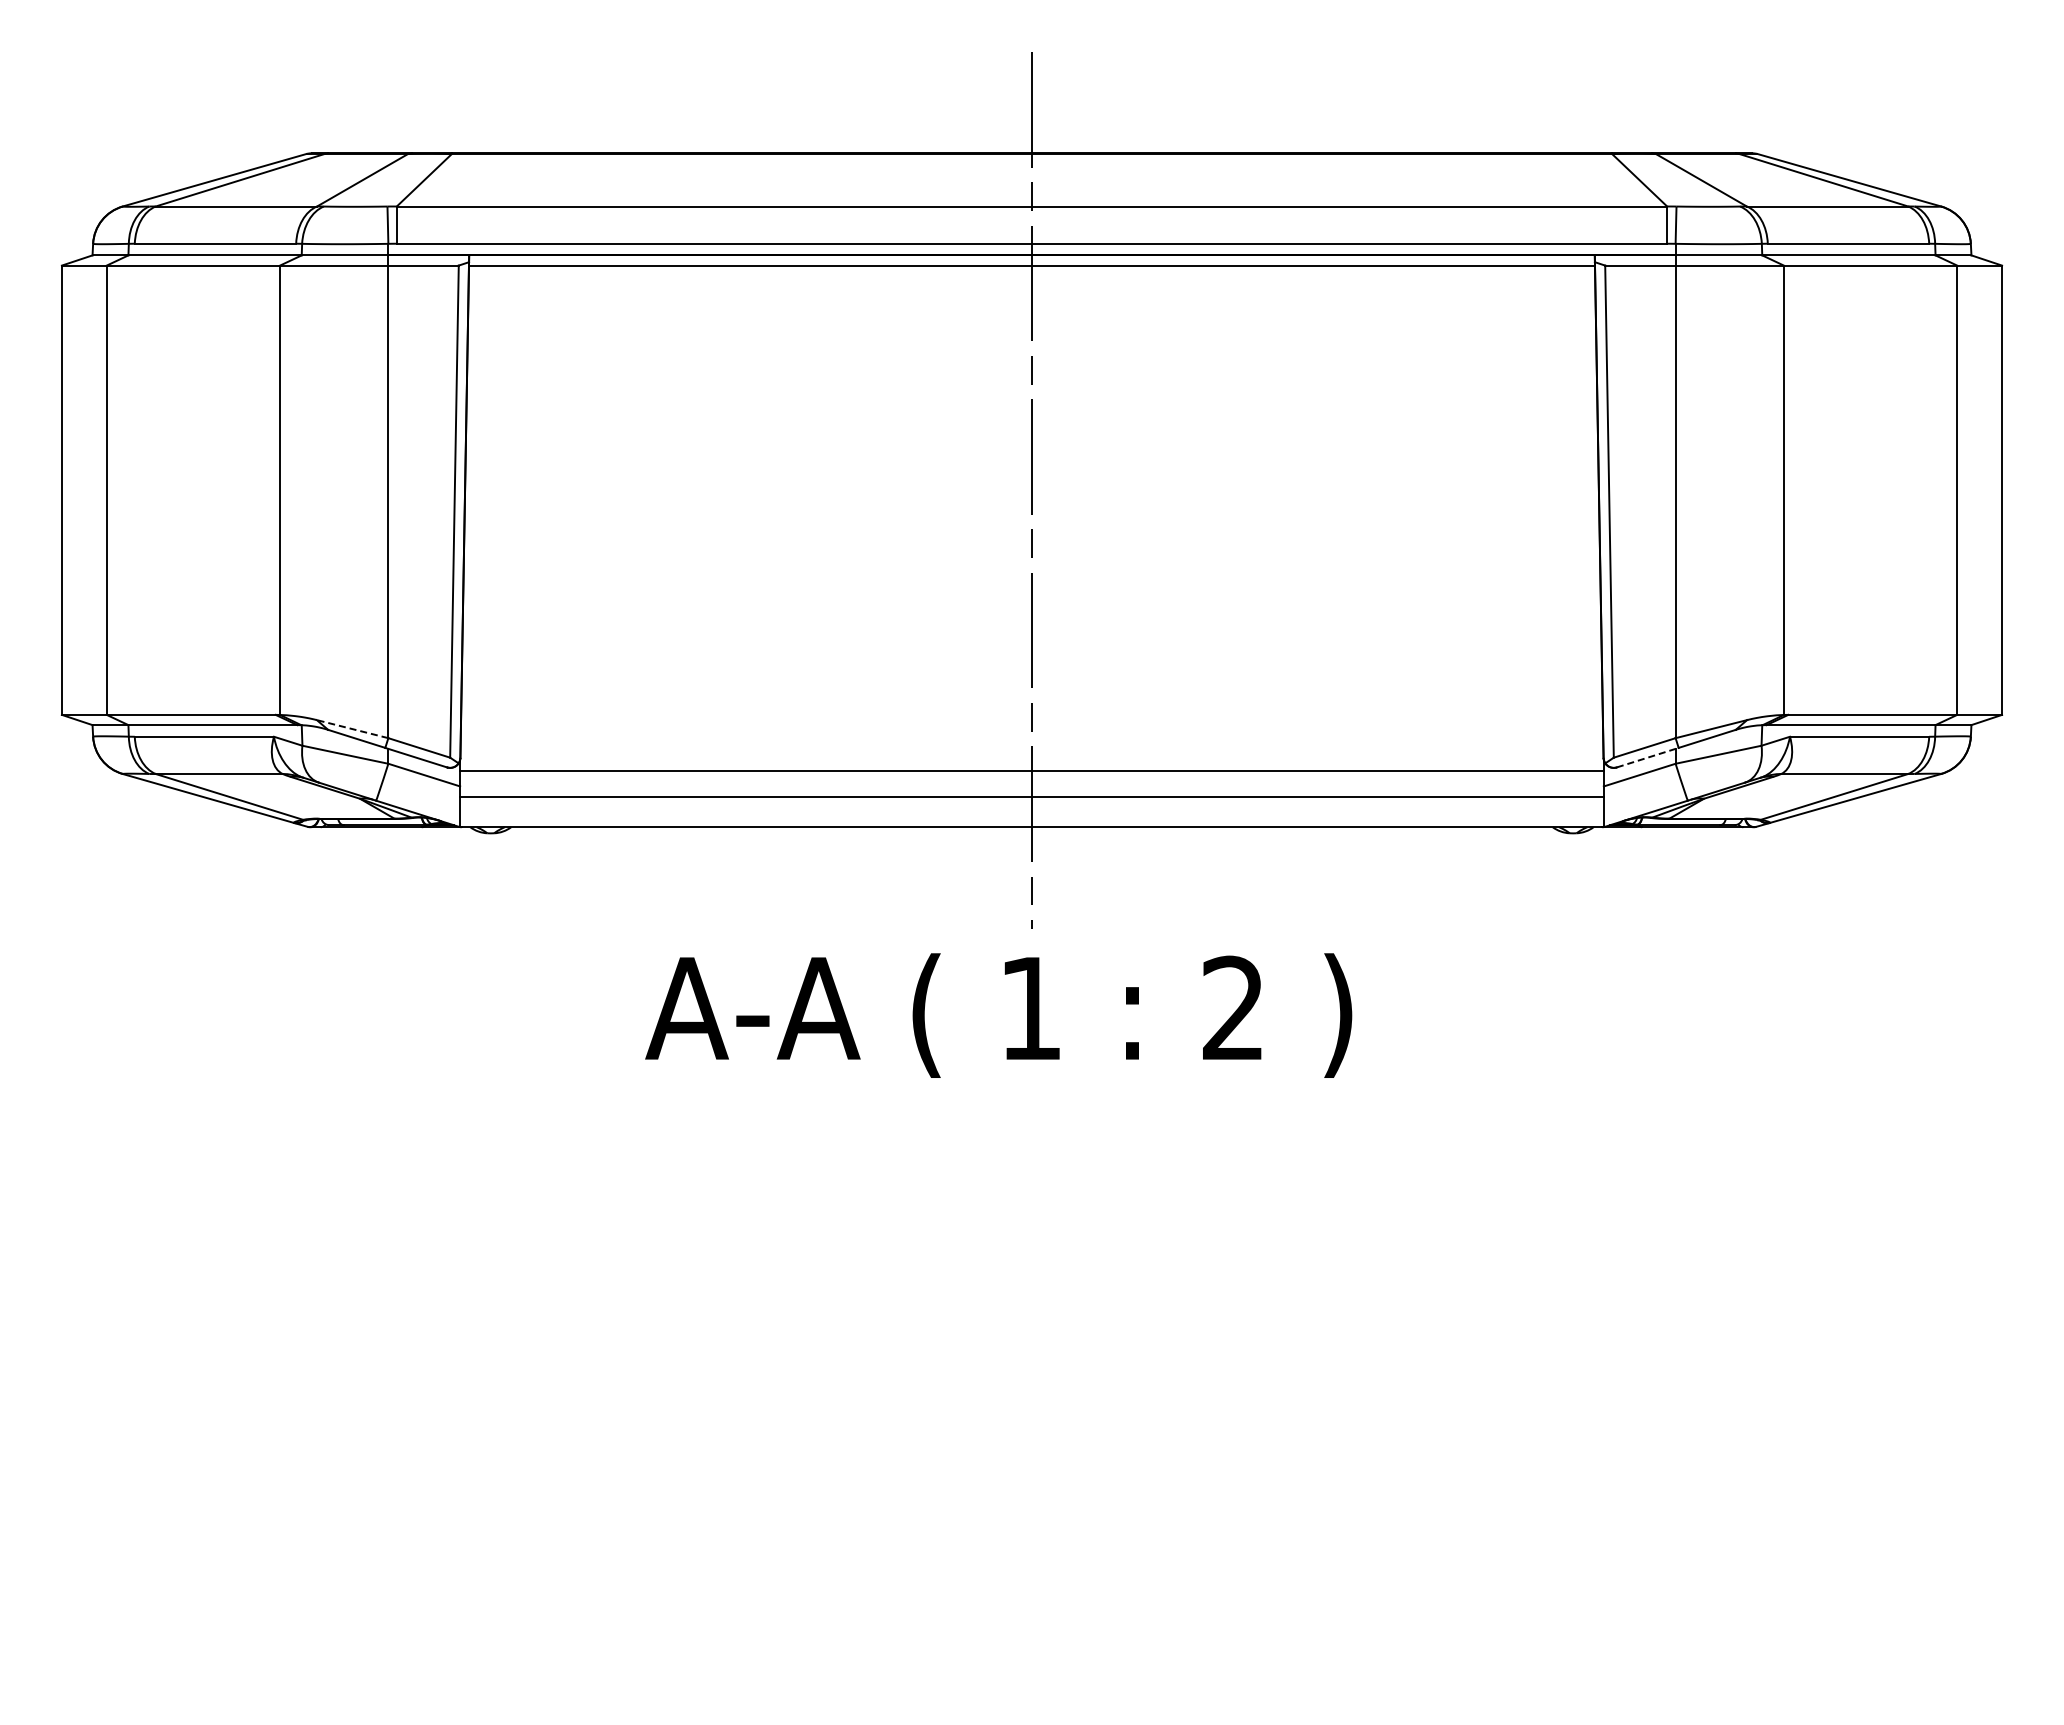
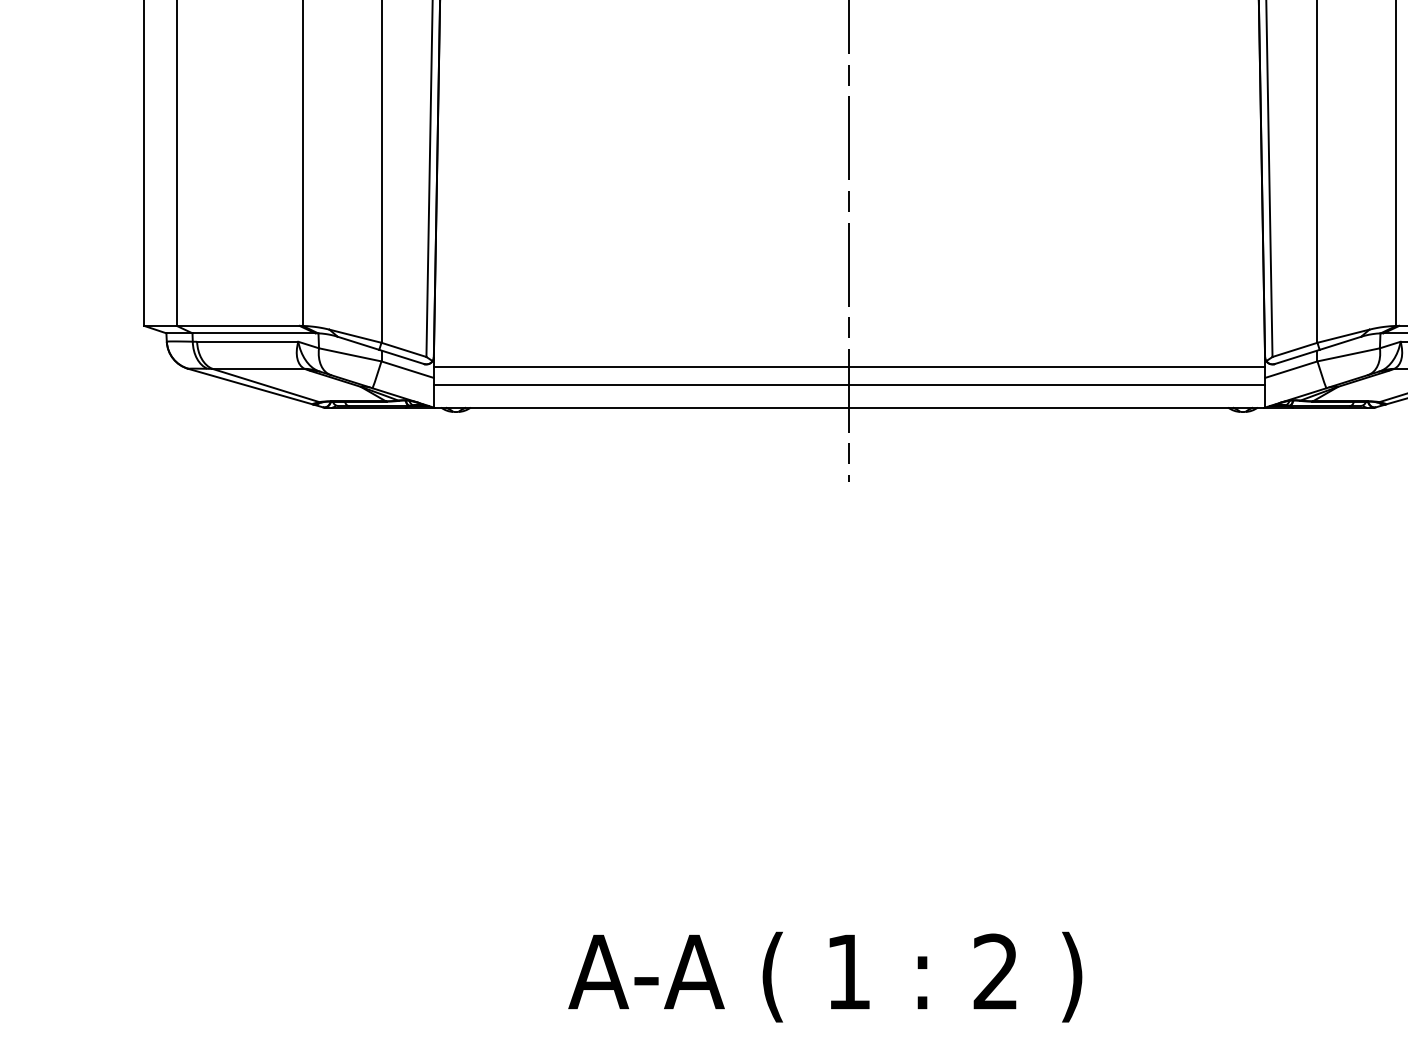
line: (352, 729) -> (355, 336), dashed -> solid
line: (1648, 757) -> (1297, 356), dashed -> solid
text: (998, 1015) -> (825, 977), moved

